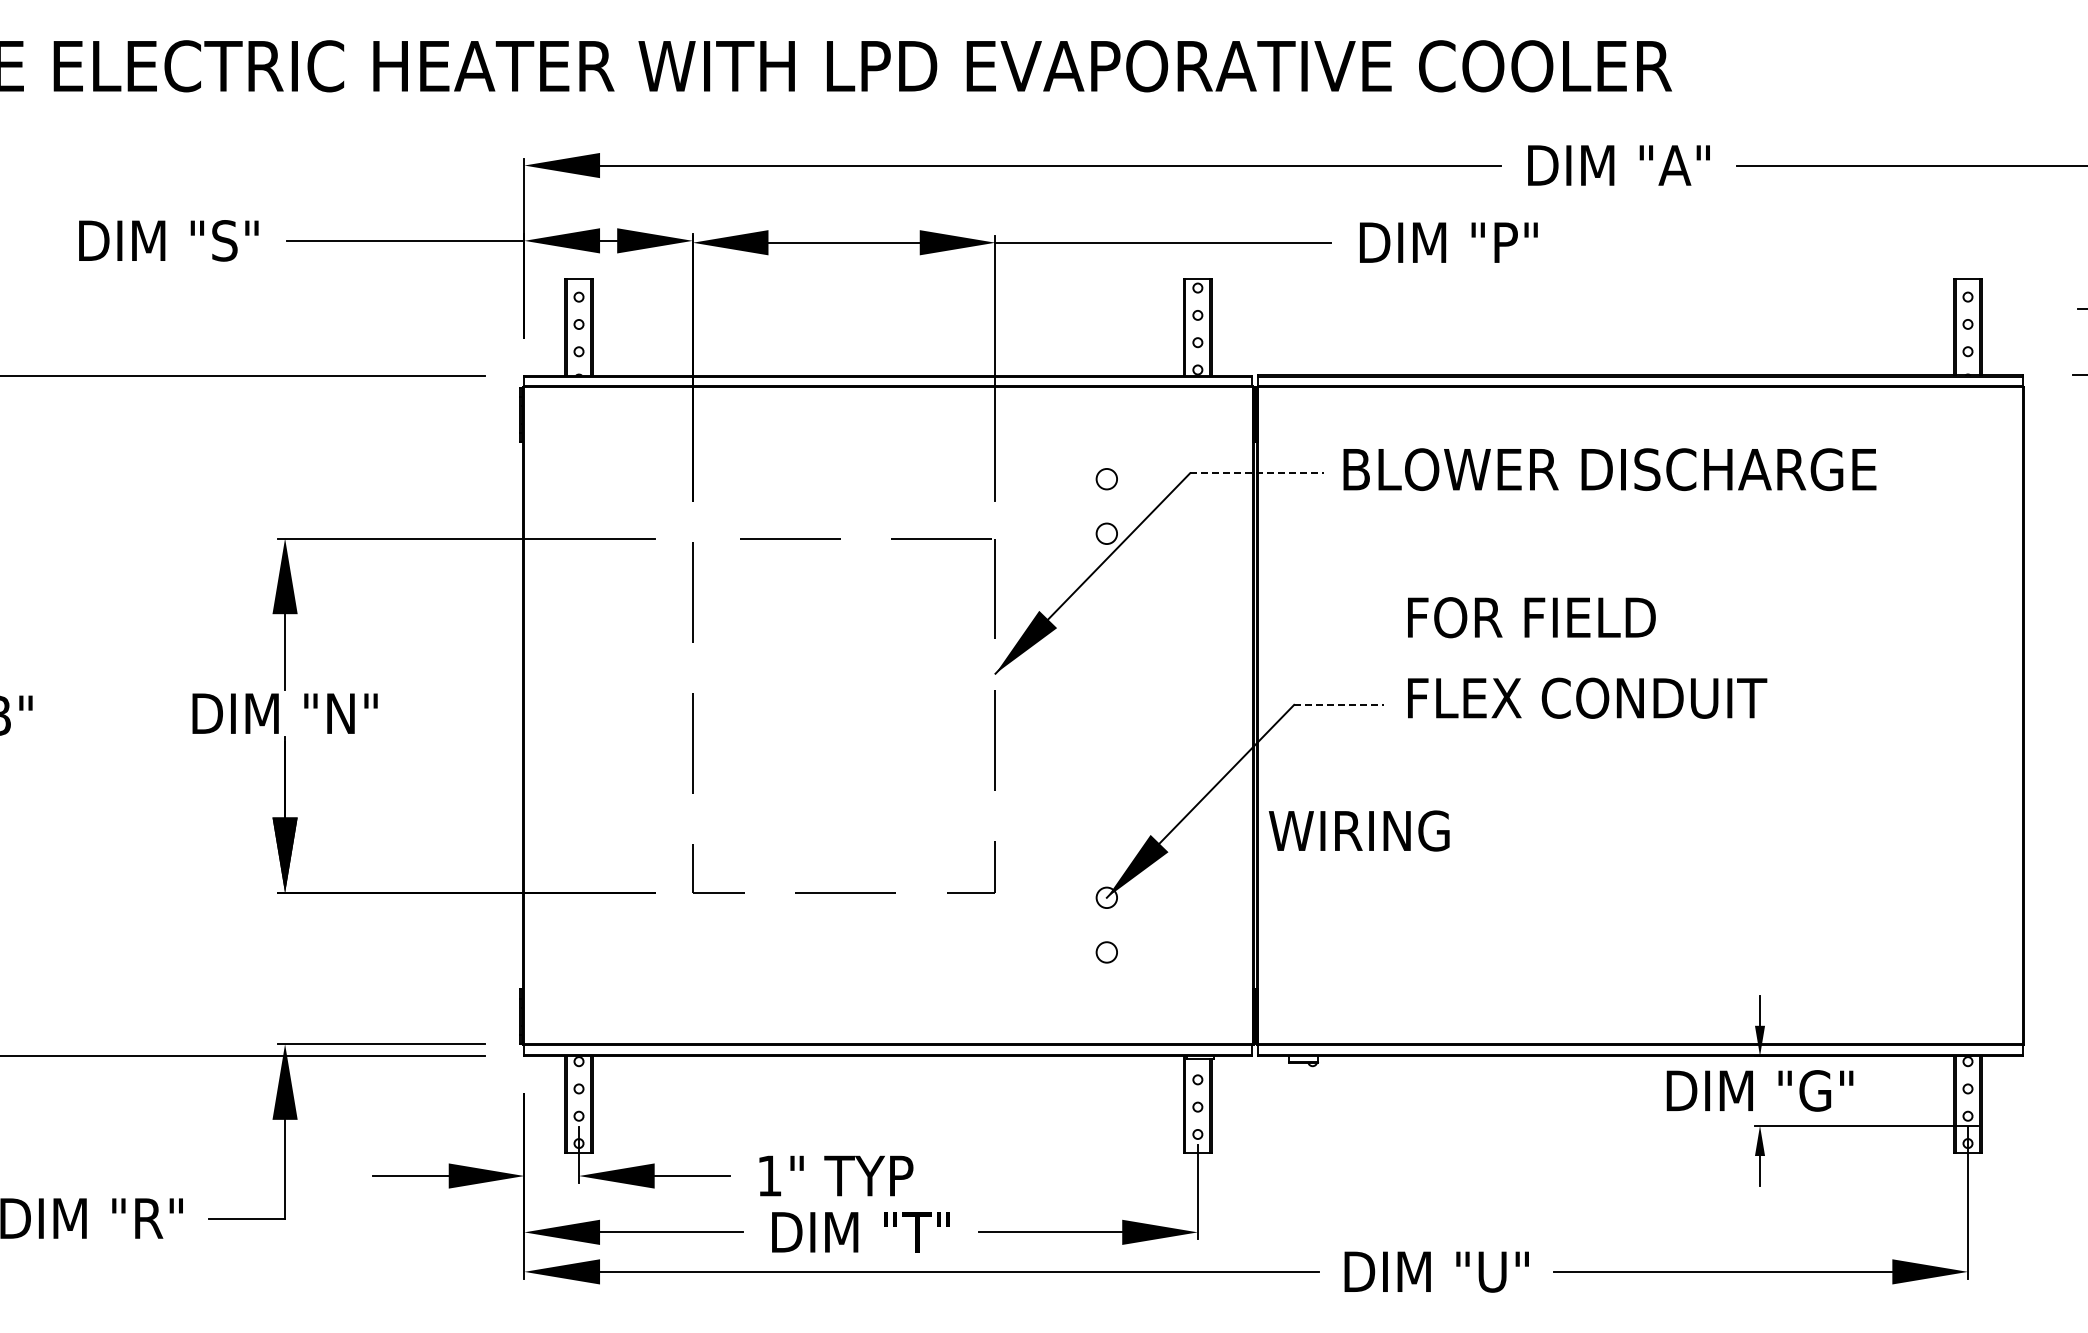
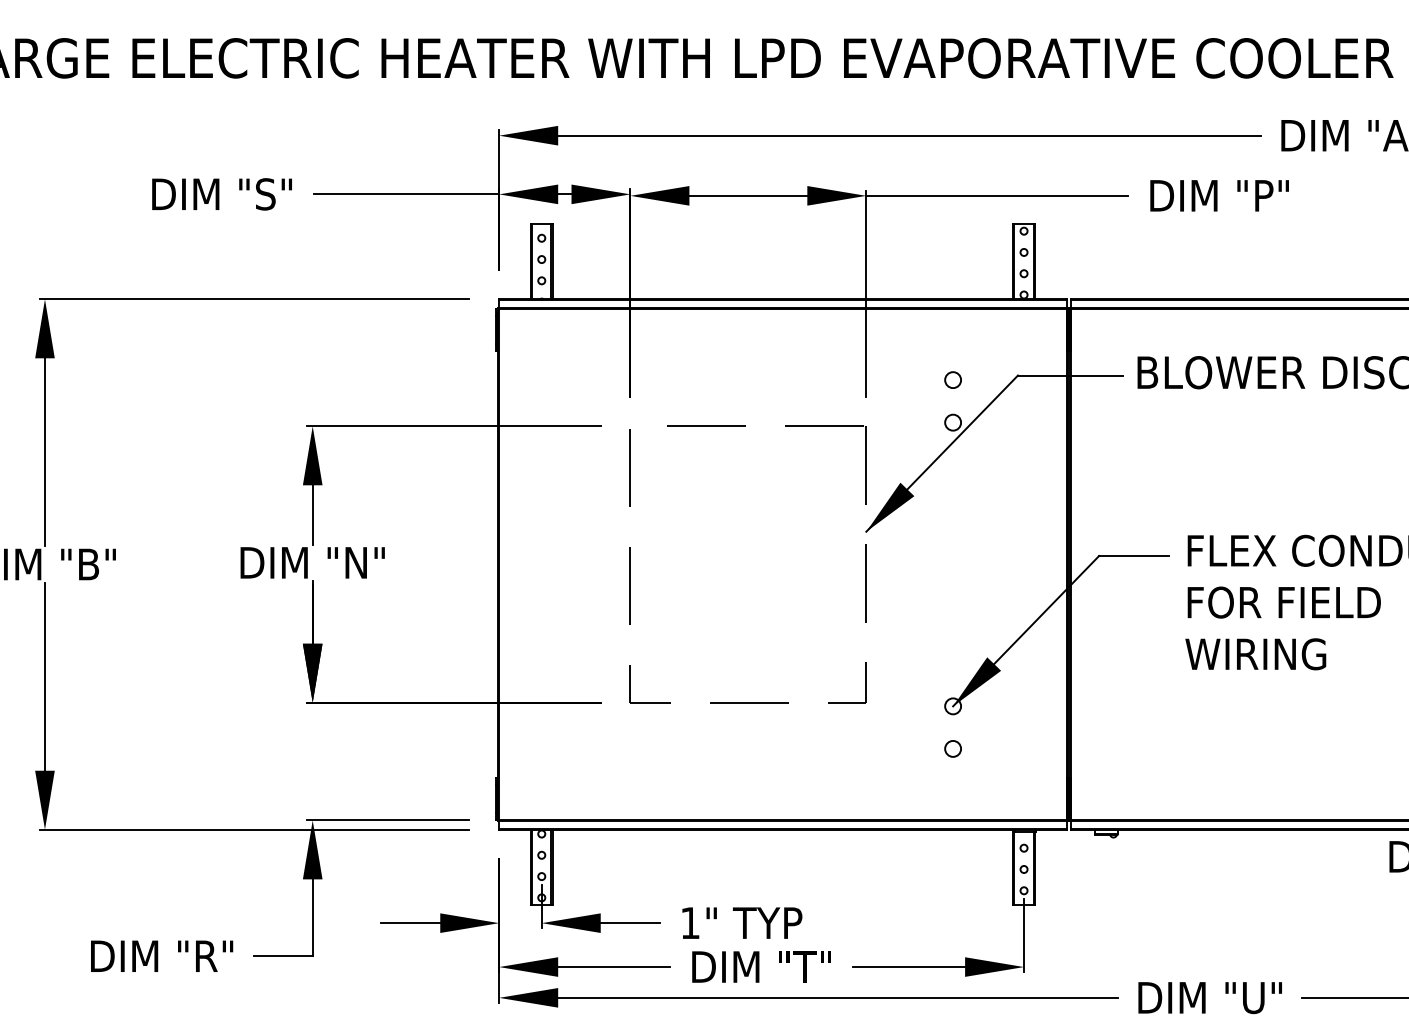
line: (1257, 473) -> (1070, 375), dashed -> solid
text: (1531, 617) -> (1284, 602), moved
line: (1339, 704) -> (1134, 555), dashed -> solid
text: (1358, 830) -> (1255, 653), moved

